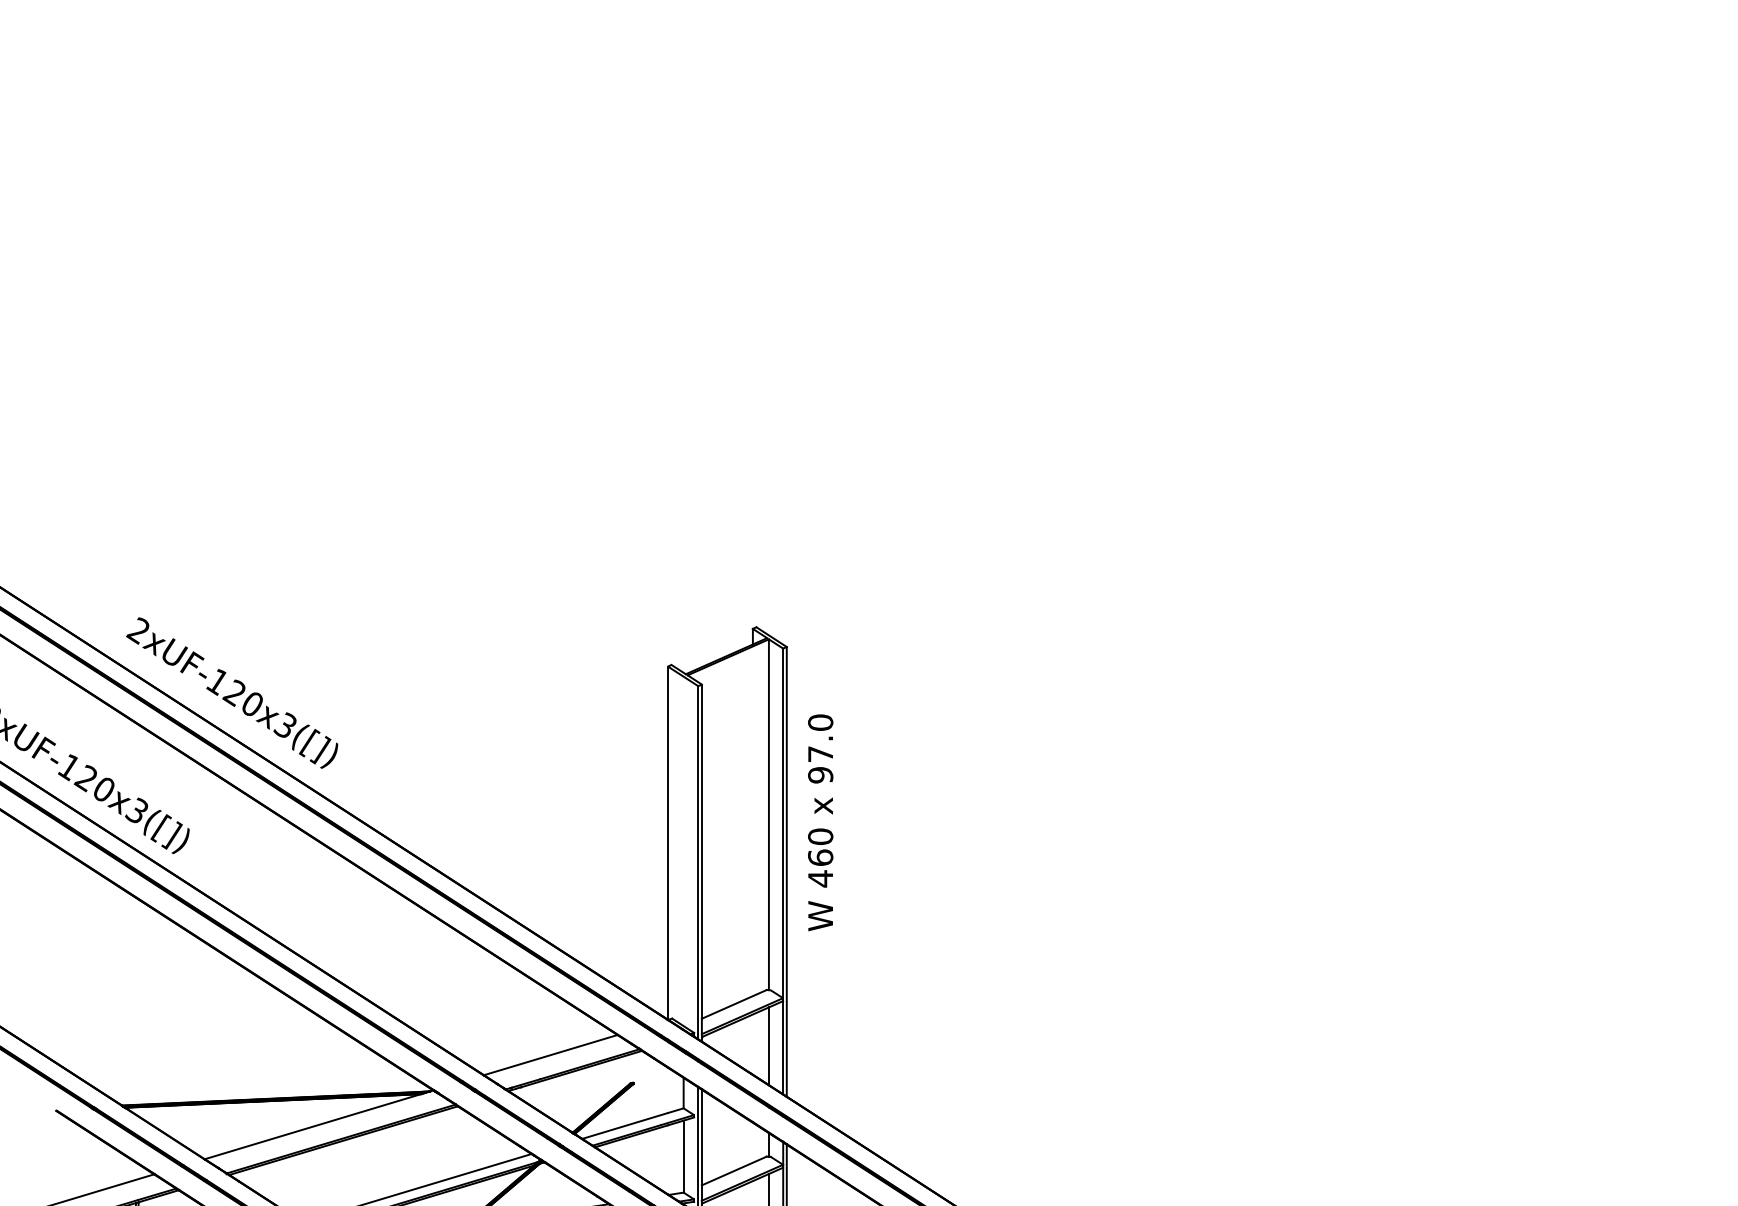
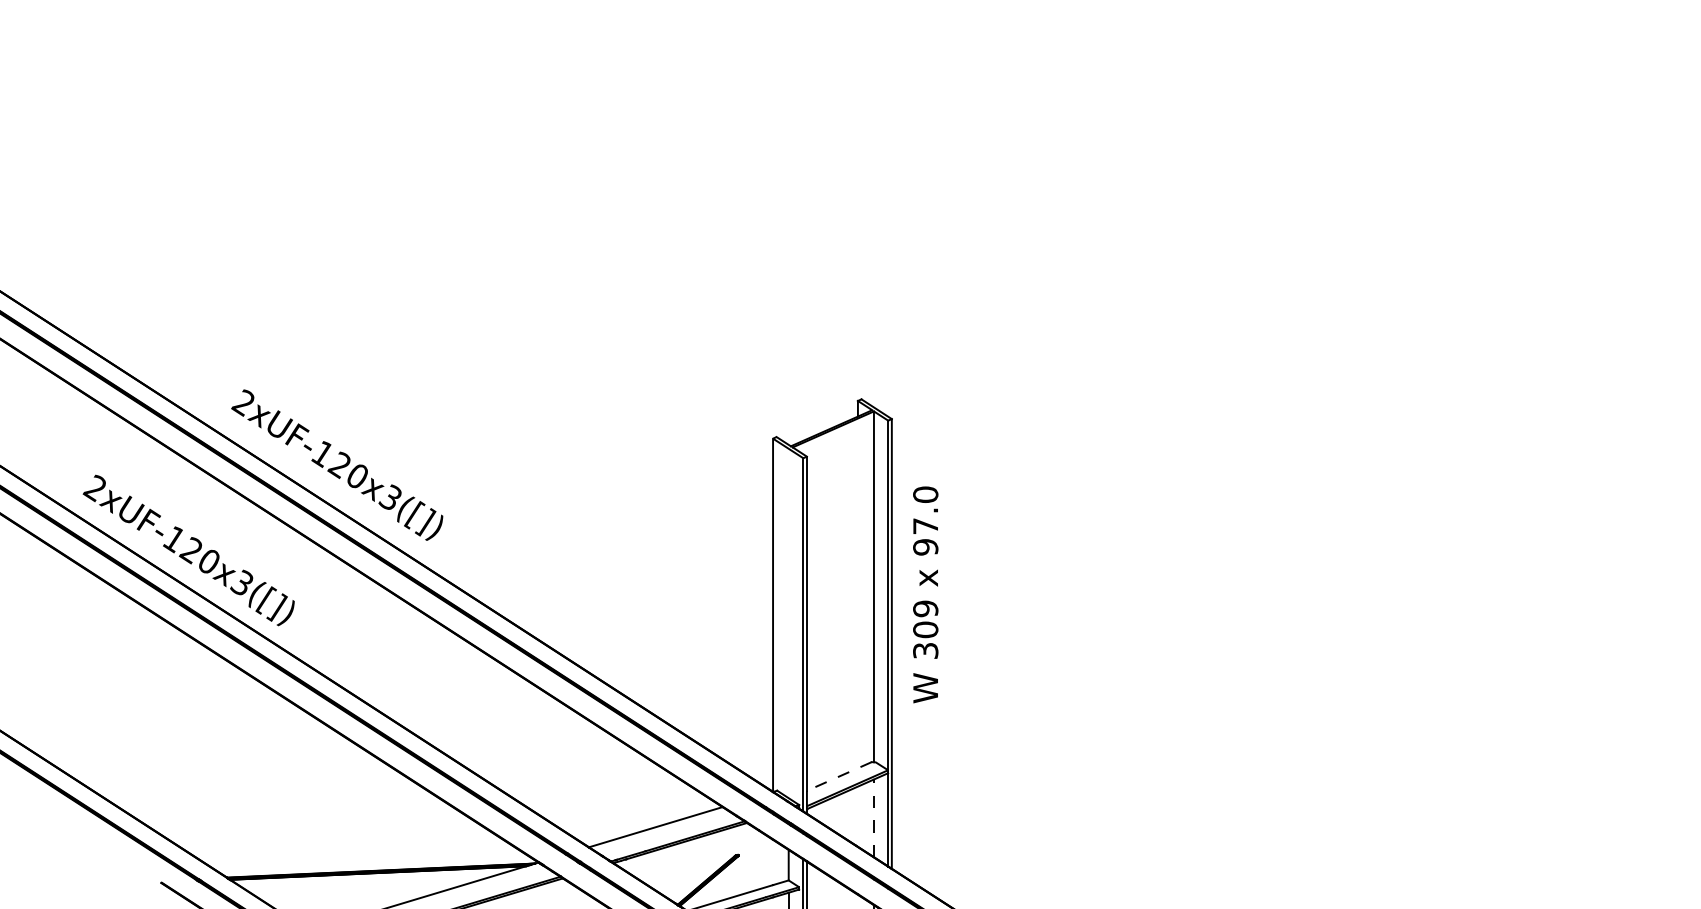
text: (820, 857) -> (925, 629), 460 -> 309
line: (733, 1004) -> (838, 776), solid -> dashed
line: (768, 1046) -> (873, 818), solid -> dashed

